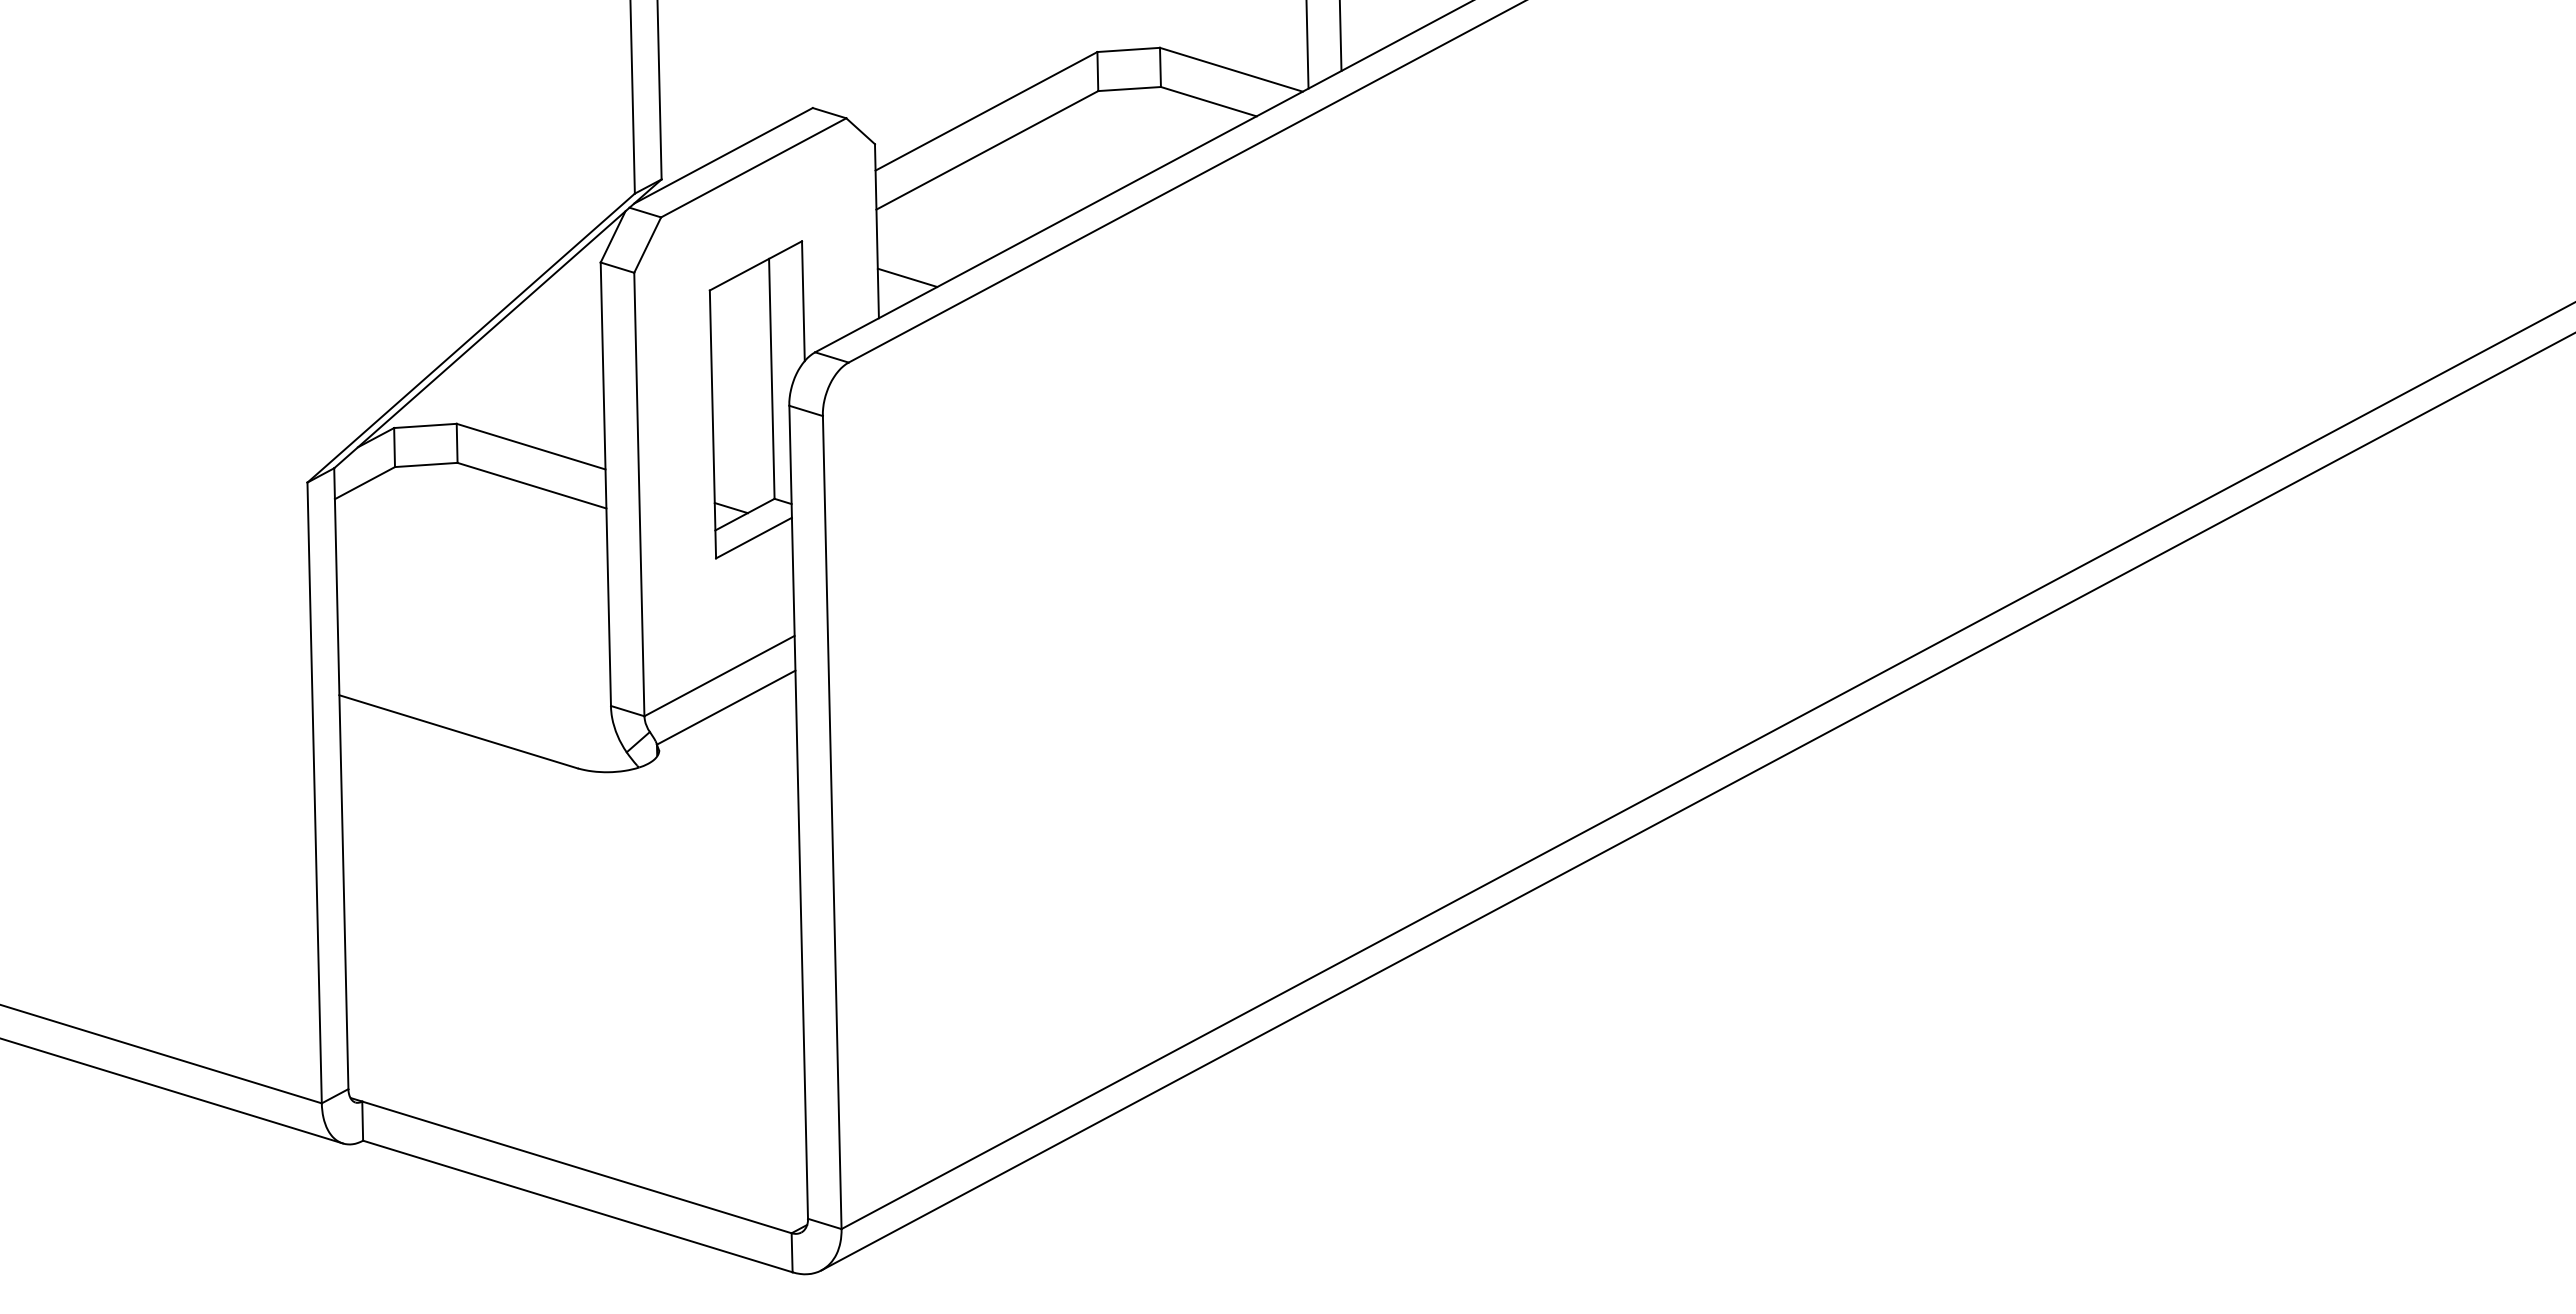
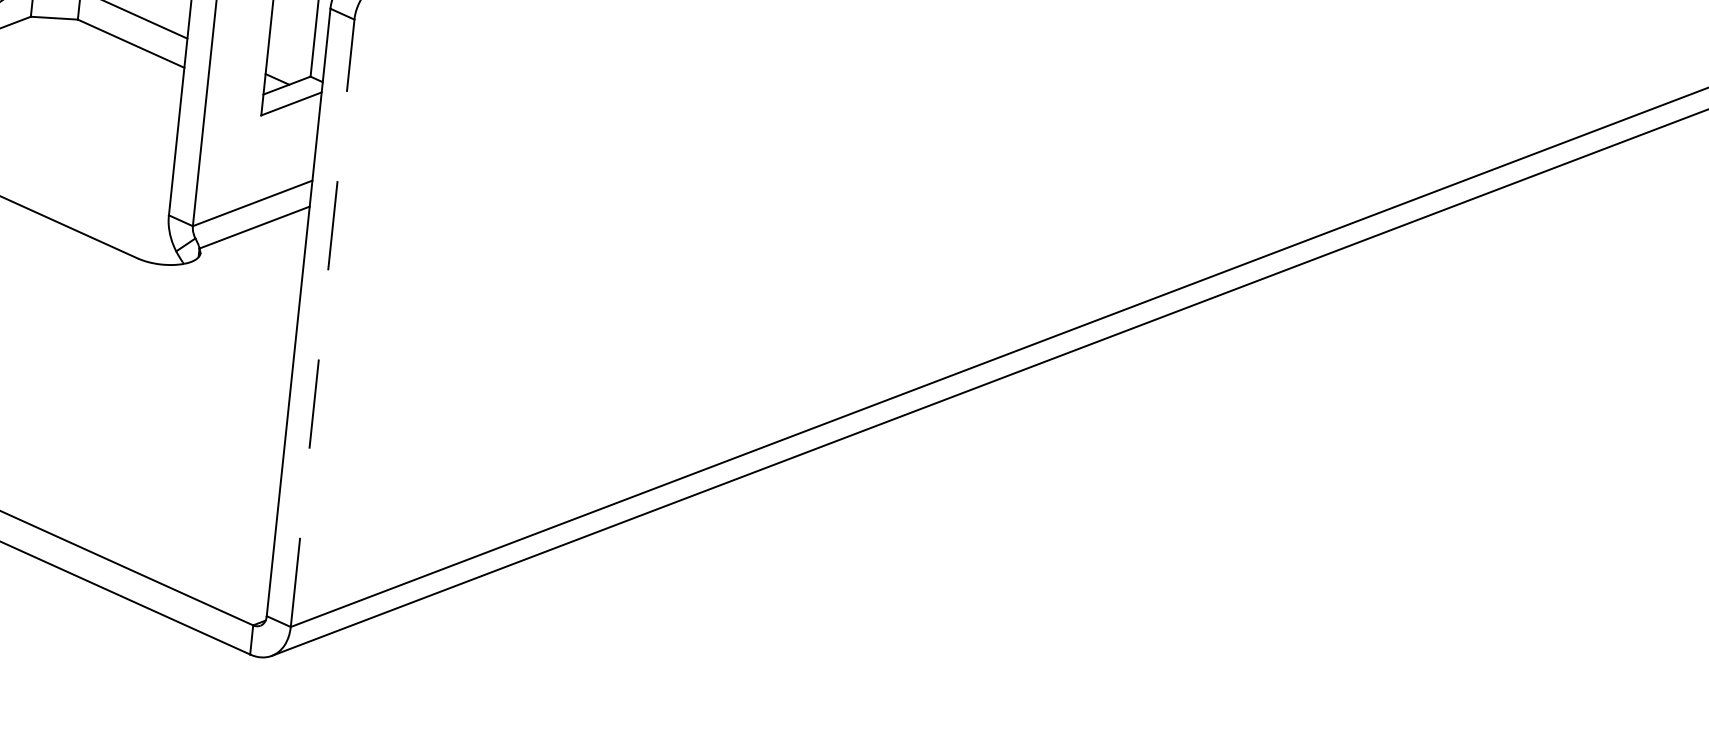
line: (832, 822) -> (322, 323), solid -> dashed

